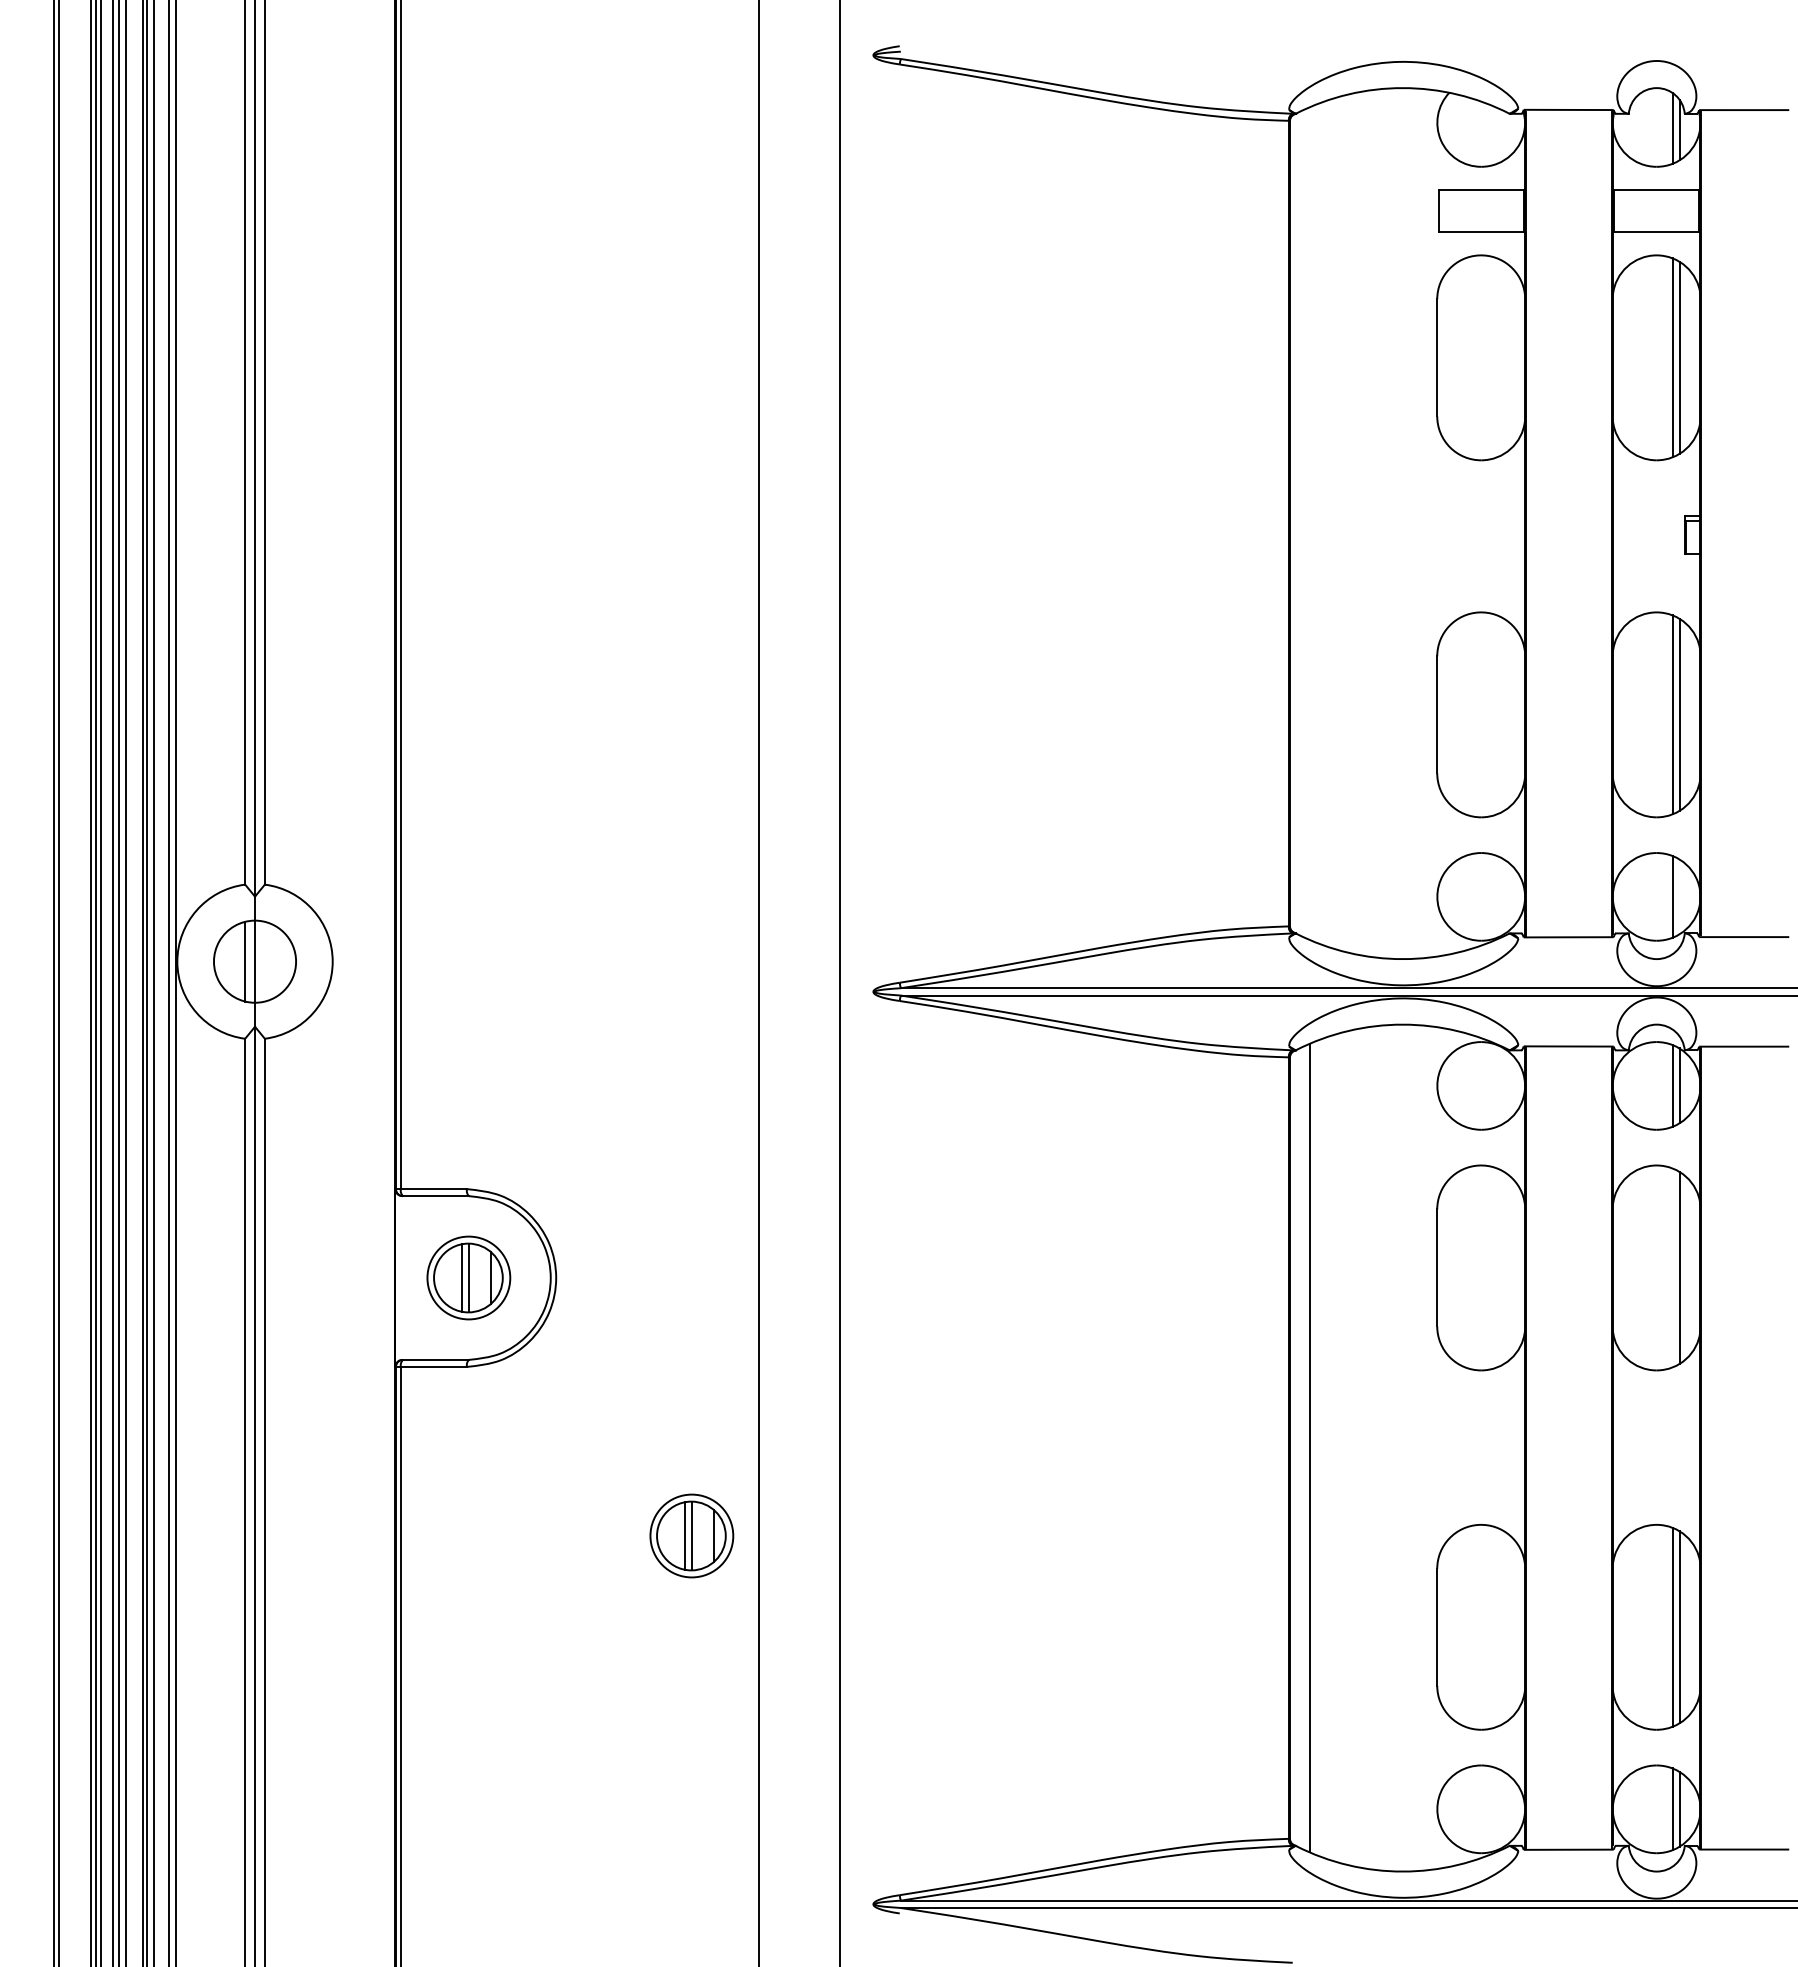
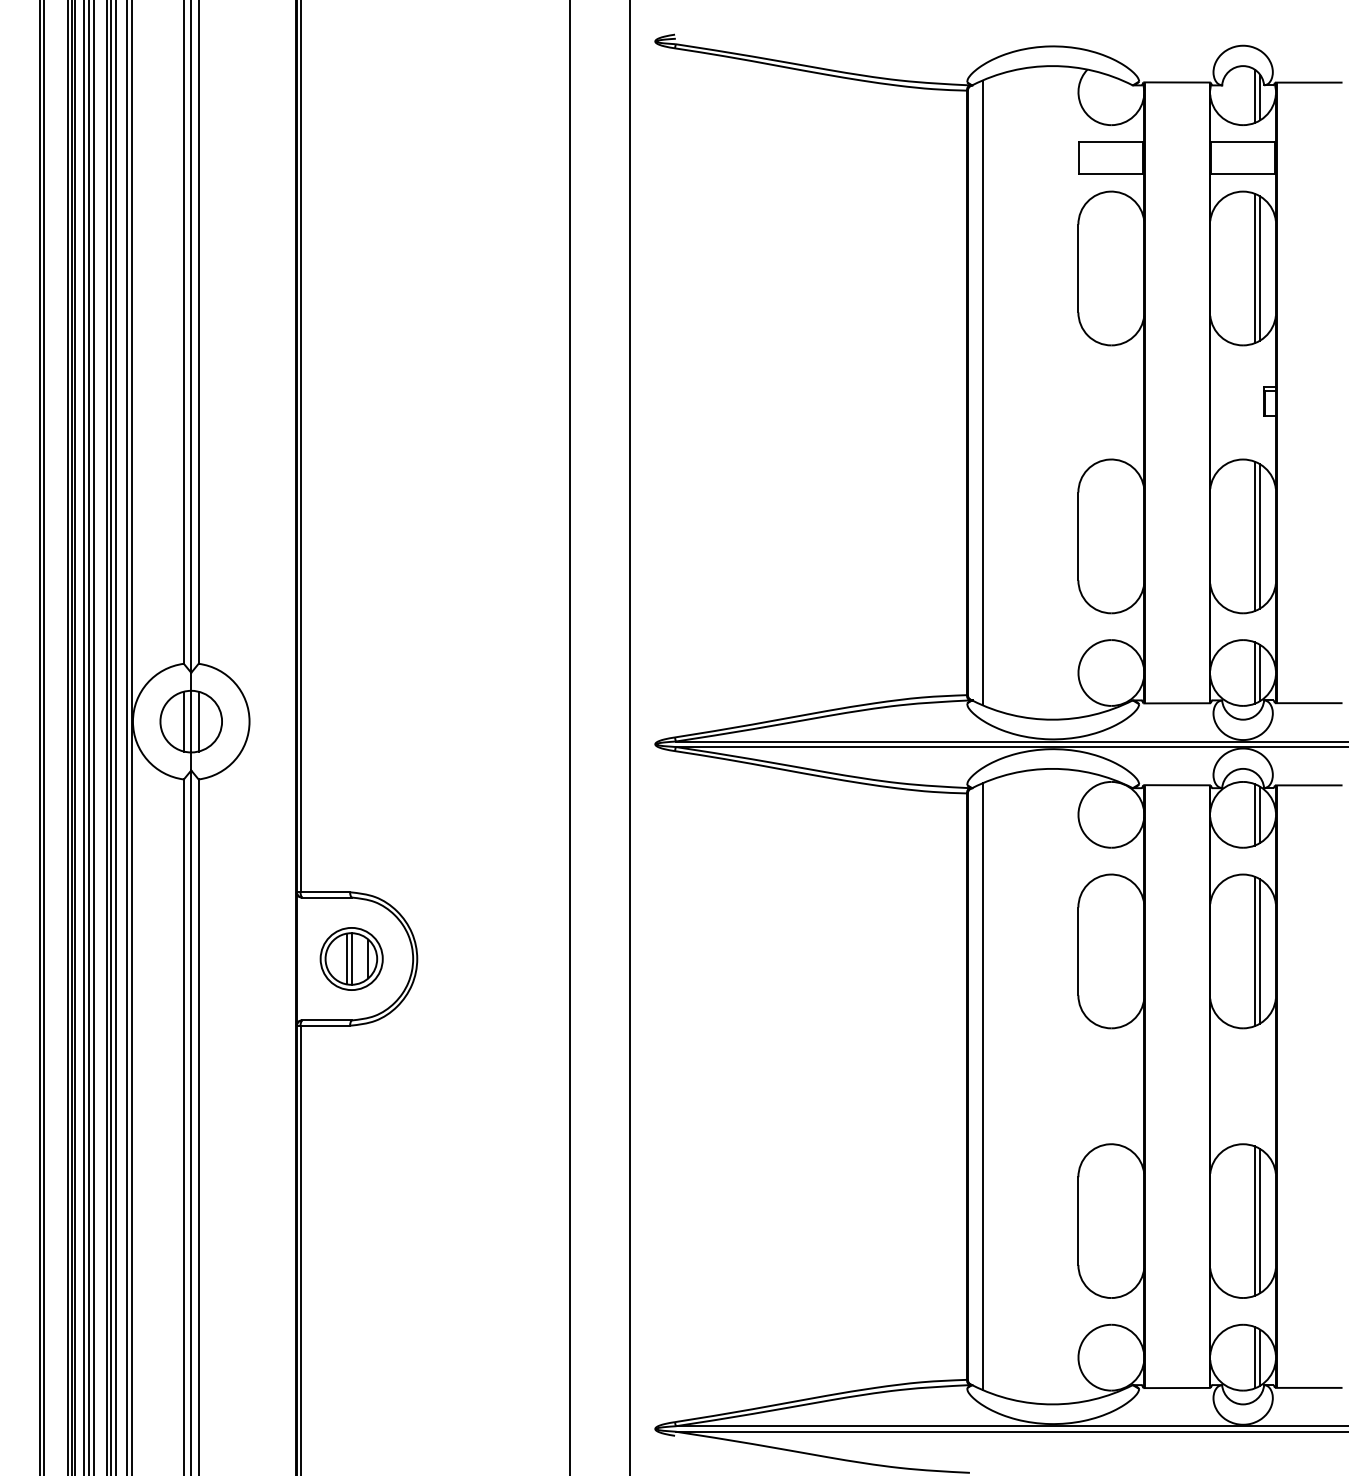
line: (1309, 523) -> (982, 392), added
line: (1679, 896) -> (1260, 672), added
line: (264, 961) -> (198, 721), added
line: (1672, 1267) -> (1254, 951), added
part: (691, 1535) -> (518, 1152), removed

